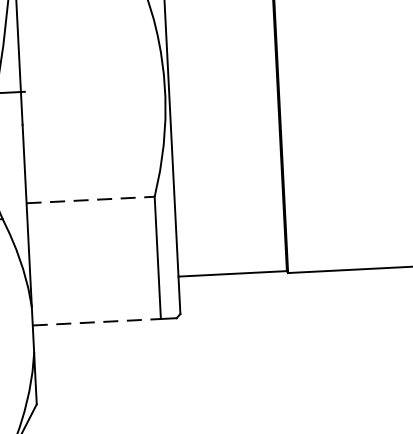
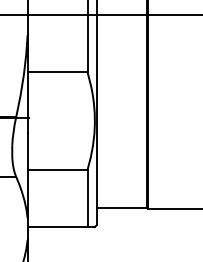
line: (90, 199) -> (57, 169), dashed -> solid
line: (96, 323) -> (57, 227), dashed -> solid

